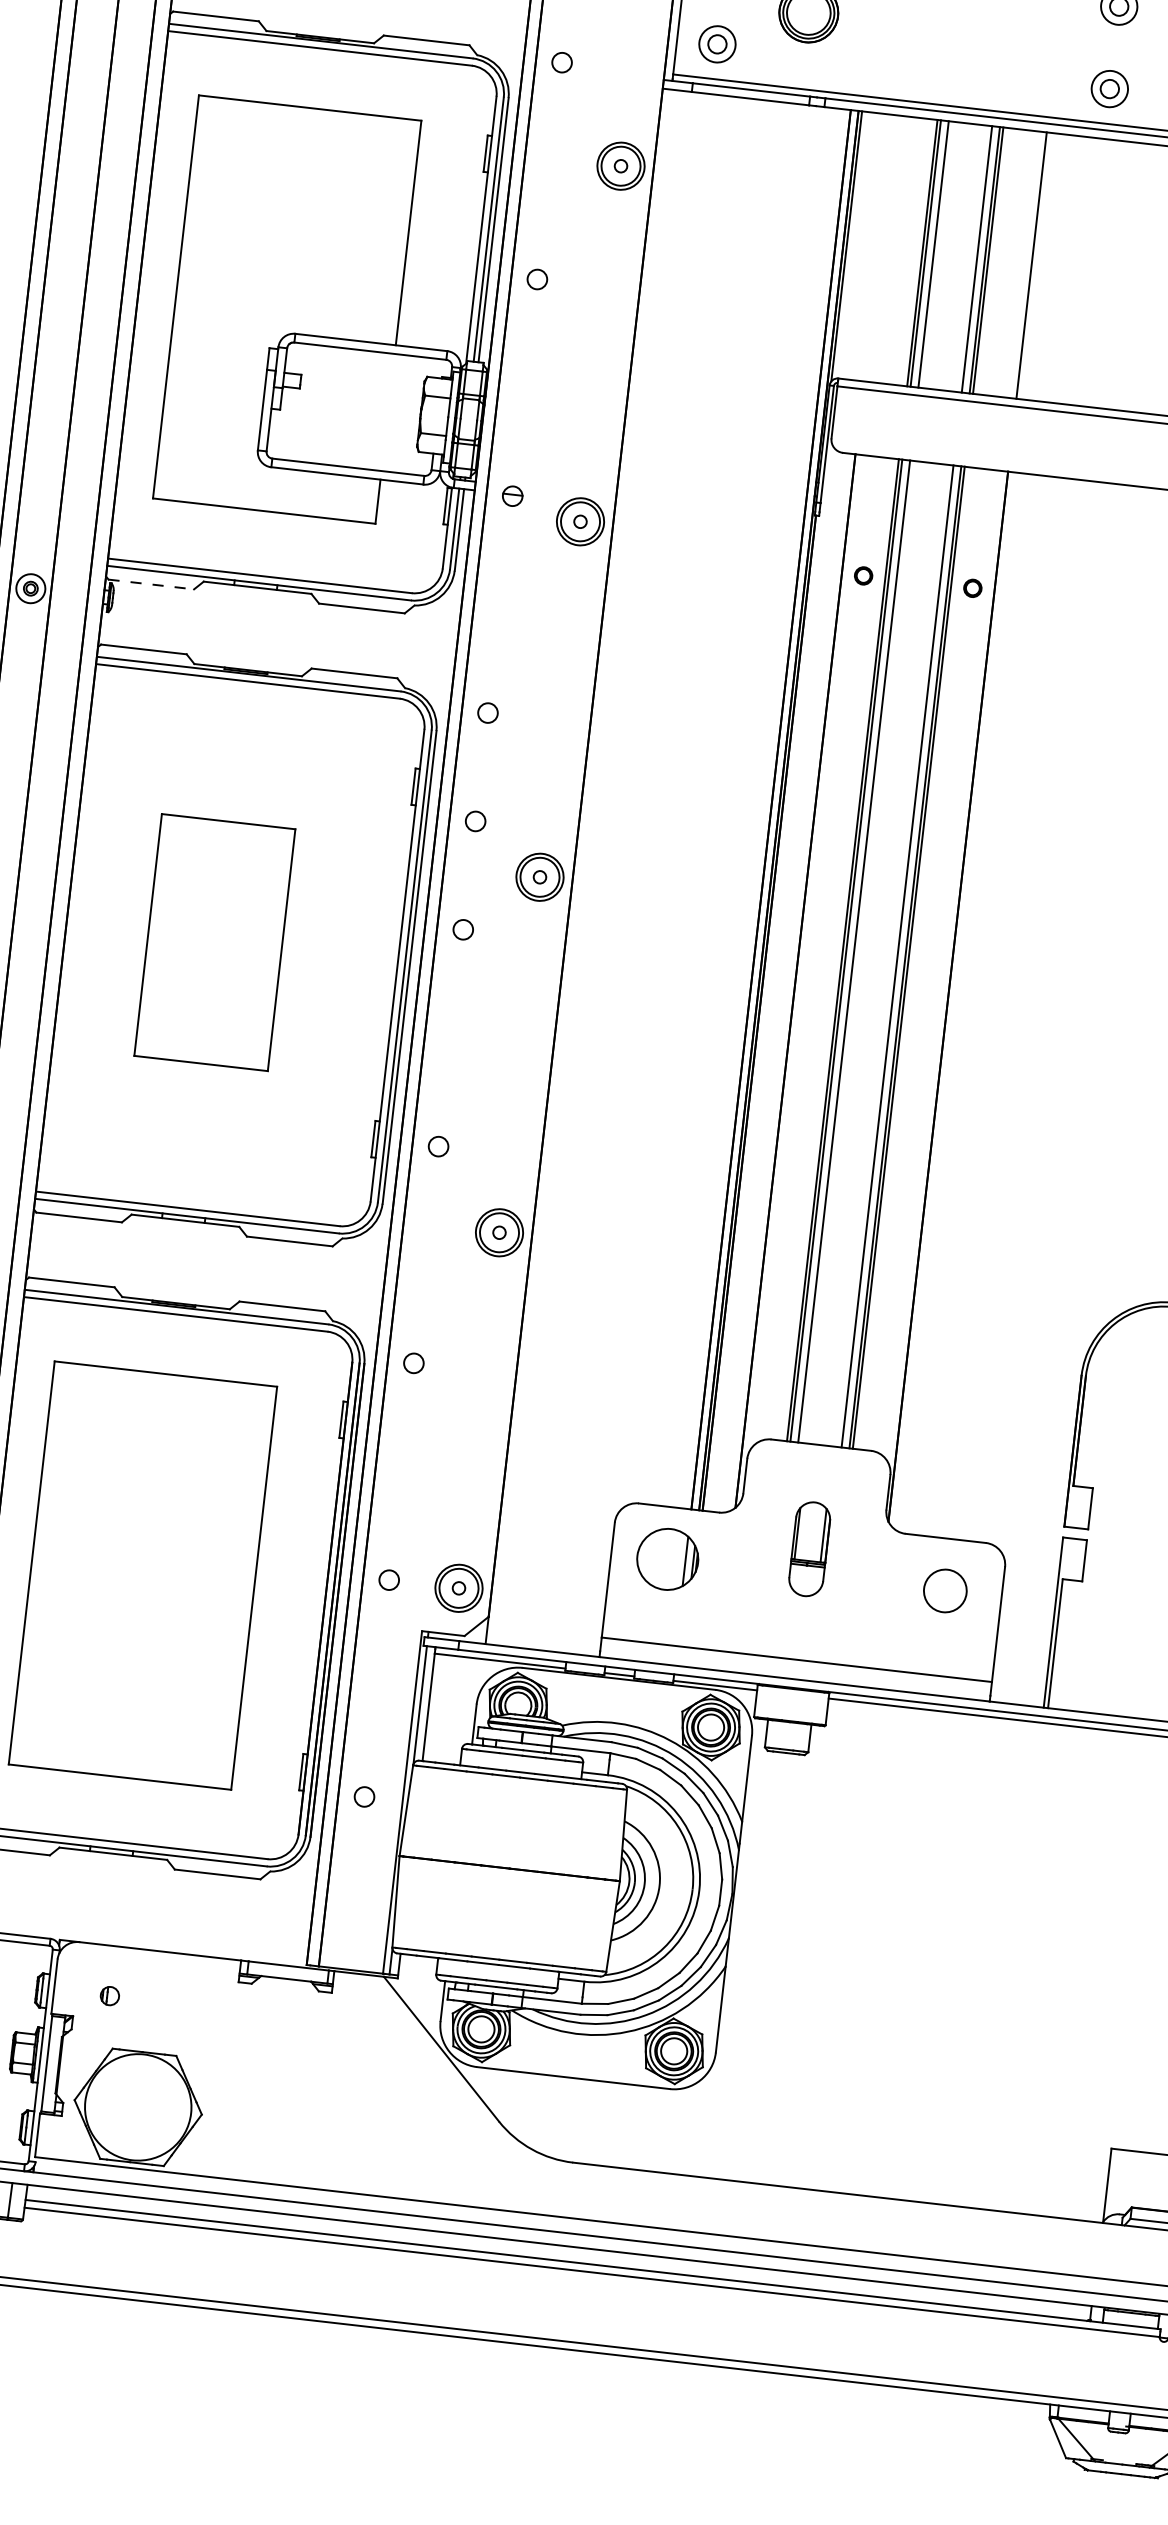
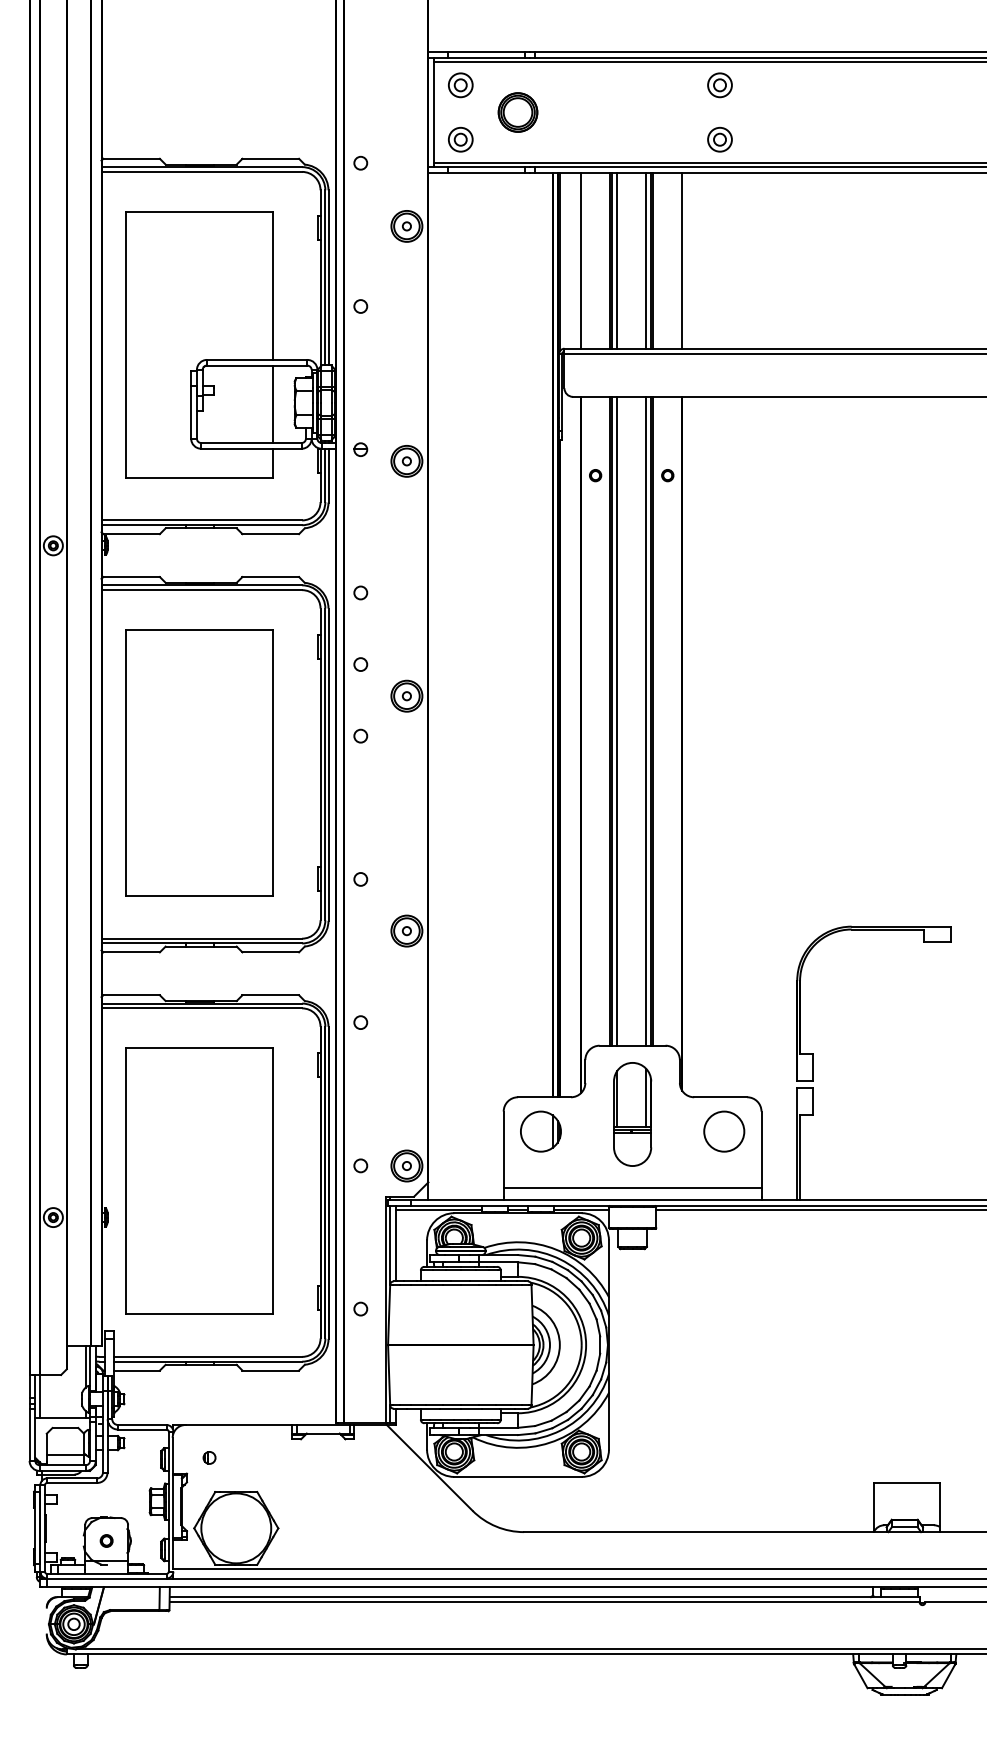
line: (879, 247) -> (581, 260), added
line: (388, 412) -> (273, 404), added
line: (152, 585) -> (132, 534), dashed -> solid
part: (214, 941) -> (199, 762), size x1.67
part: (809, 1549) -> (632, 1114), size x1.67
circle: (945, 1590) -> (724, 1131), size x1.43

